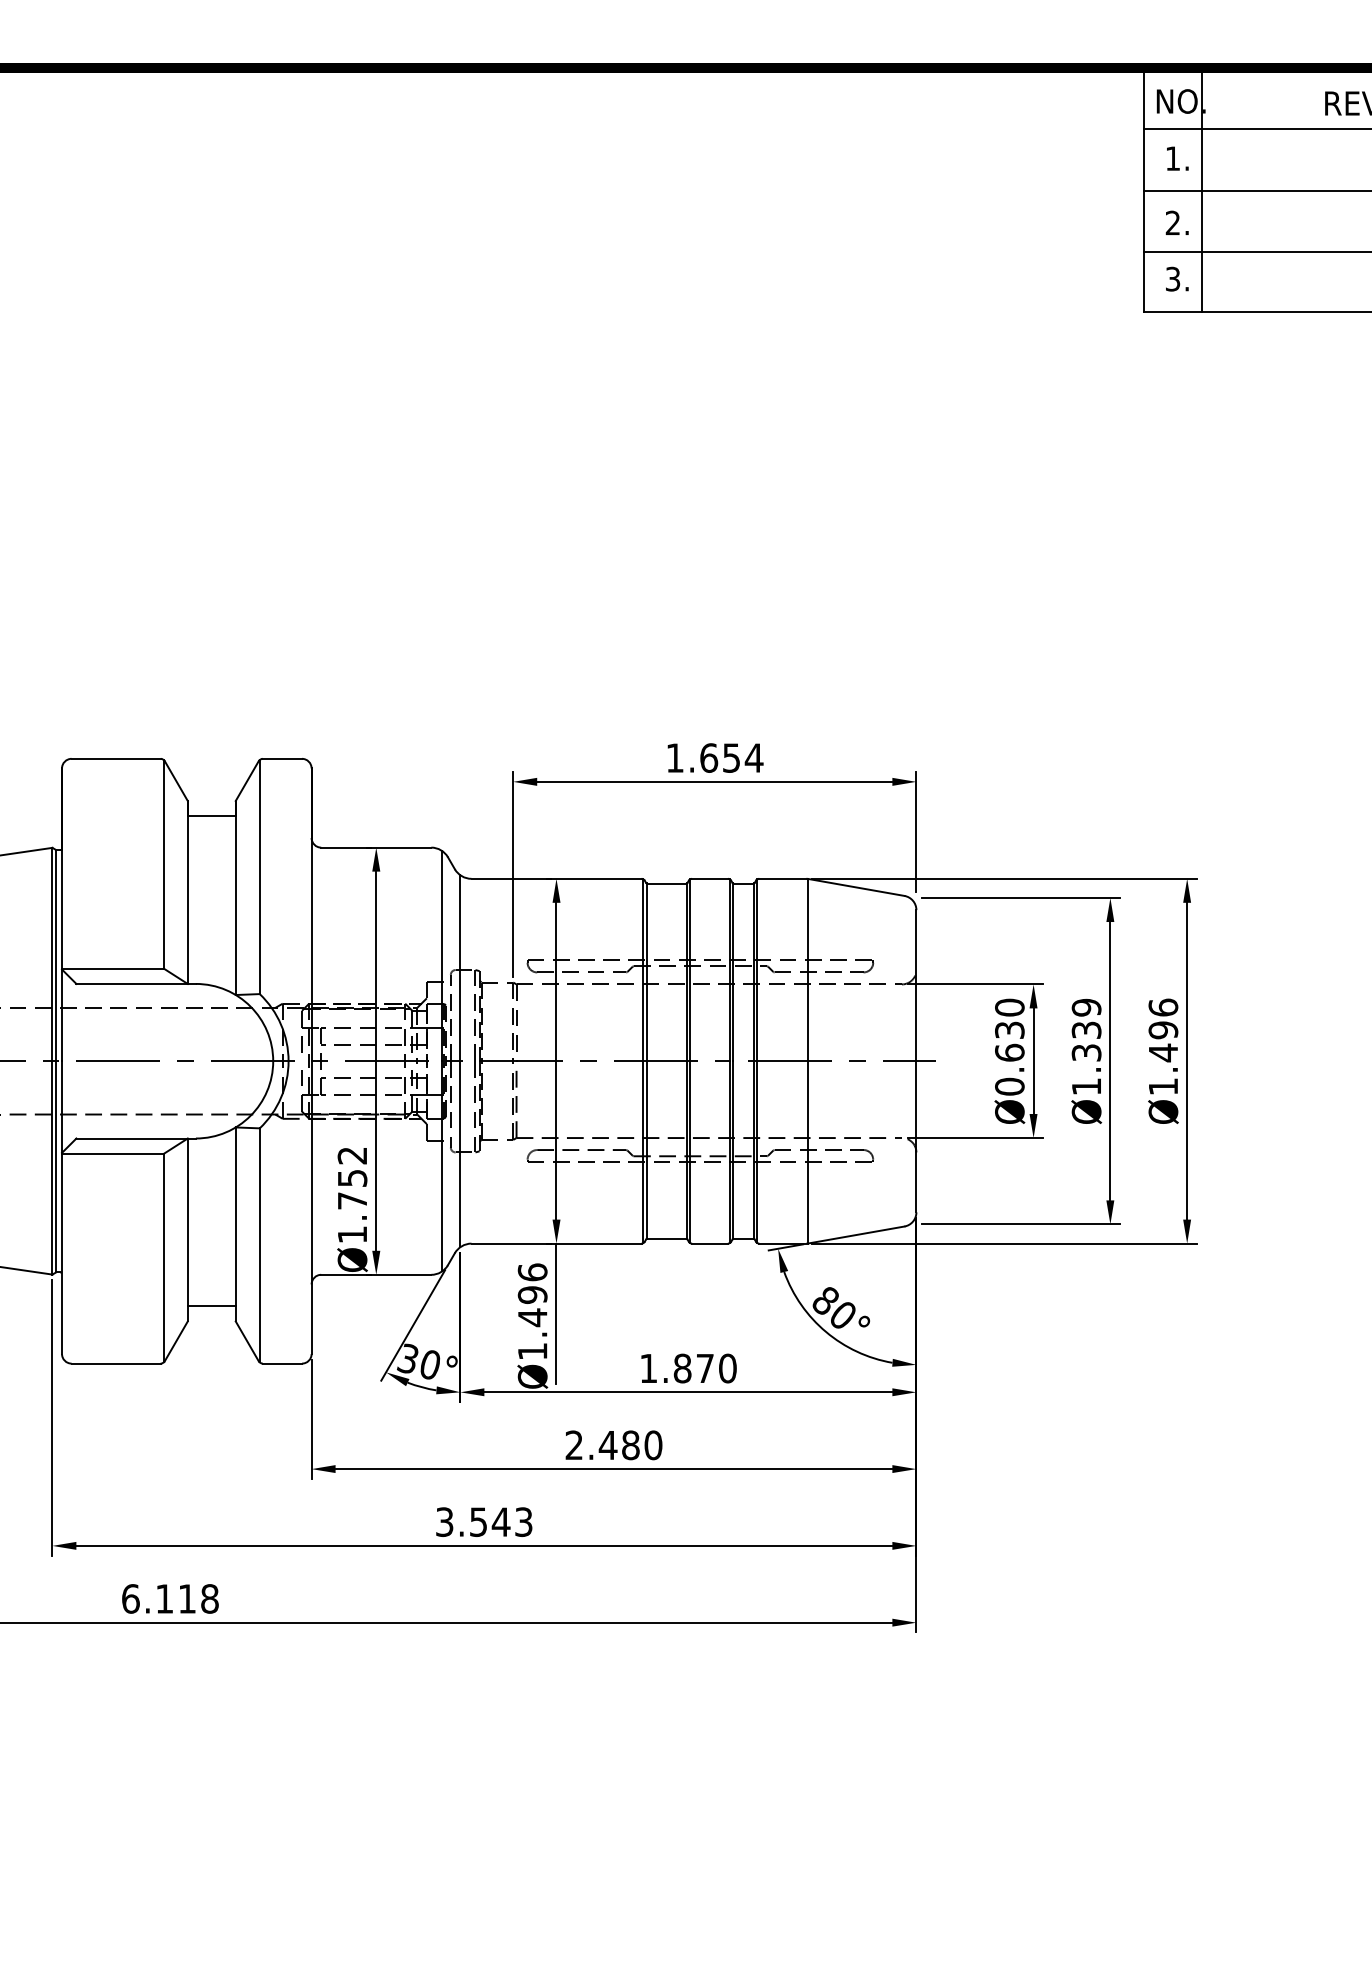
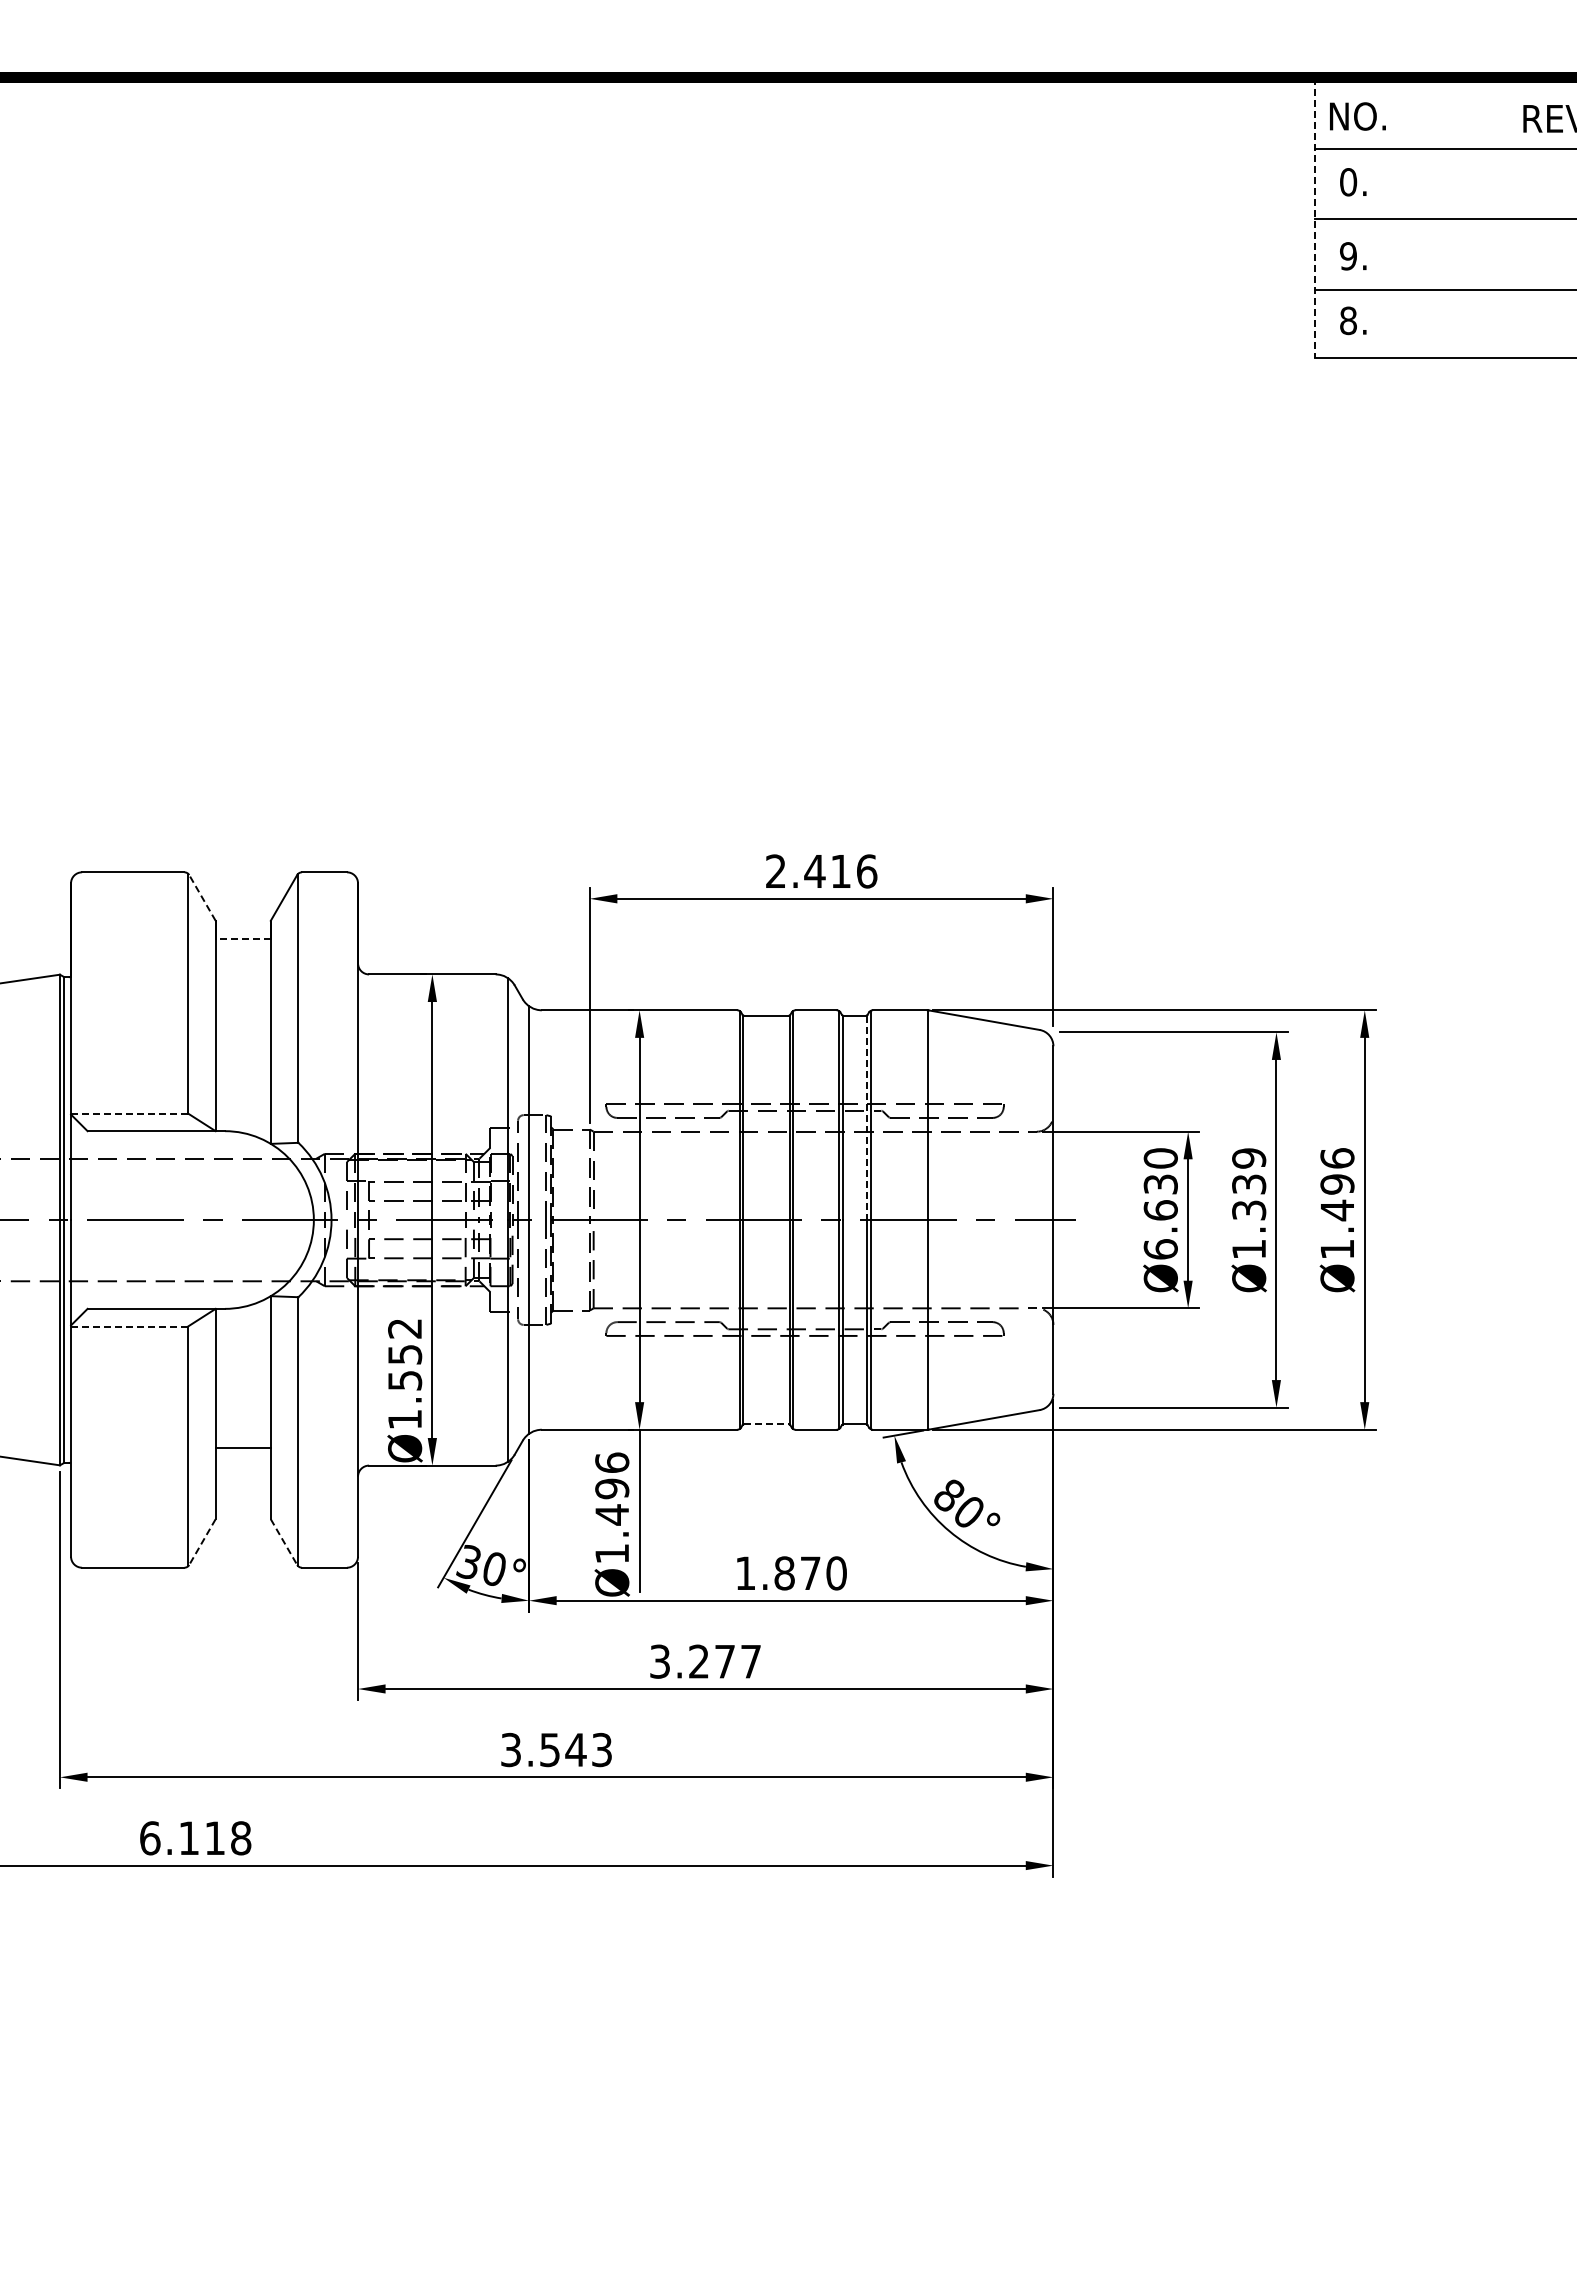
text: (1173, 158) -> (1348, 182), 1. -> 0.
line: (1201, 189) -> (1381, 217), removed
line: (1144, 190) -> (1315, 218), solid -> dashed
text: (1173, 223) -> (1348, 256), 2. -> 9.
text: (1173, 278) -> (1348, 320), 3. -> 8.
text: (714, 758) -> (821, 871), 1.654 -> 2.416
line: (176, 780) -> (202, 897), solid -> dashed
line: (212, 816) -> (243, 938), solid -> dashed
line: (112, 968) -> (129, 1113), solid -> dashed
line: (753, 972) -> (866, 1118), solid -> dashed
text: (1009, 1086) -> (1160, 1249), Ø0.630 -> Ø6.630
line: (112, 1153) -> (129, 1326), solid -> dashed
text: (352, 1200) -> (405, 1380), Ø1.752 -> Ø1.552
line: (666, 1239) -> (766, 1424), solid -> dashed
line: (211, 1306) -> (242, 1447), moved
line: (176, 1341) -> (202, 1542), solid -> dashed
line: (247, 1341) -> (284, 1542), solid -> dashed
text: (613, 1445) -> (705, 1661), 2.480 -> 3.277

